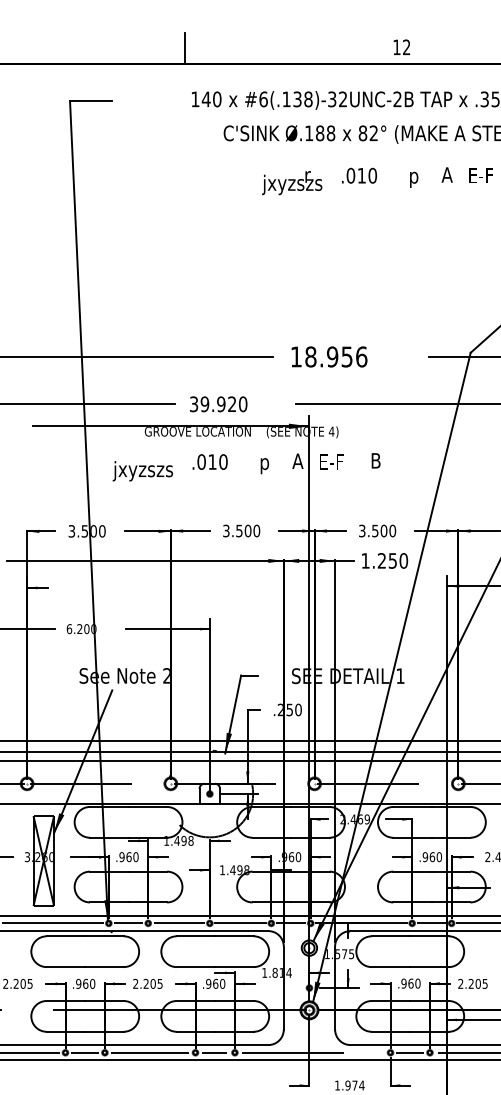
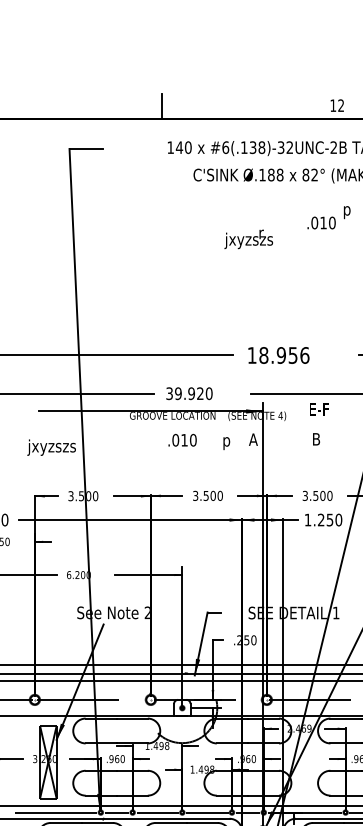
text: (359, 175) -> (321, 222), moved
text: (292, 183) -> (249, 239), moved
text: (331, 461) -> (319, 409), moved
text: (142, 471) -> (51, 447), moved

